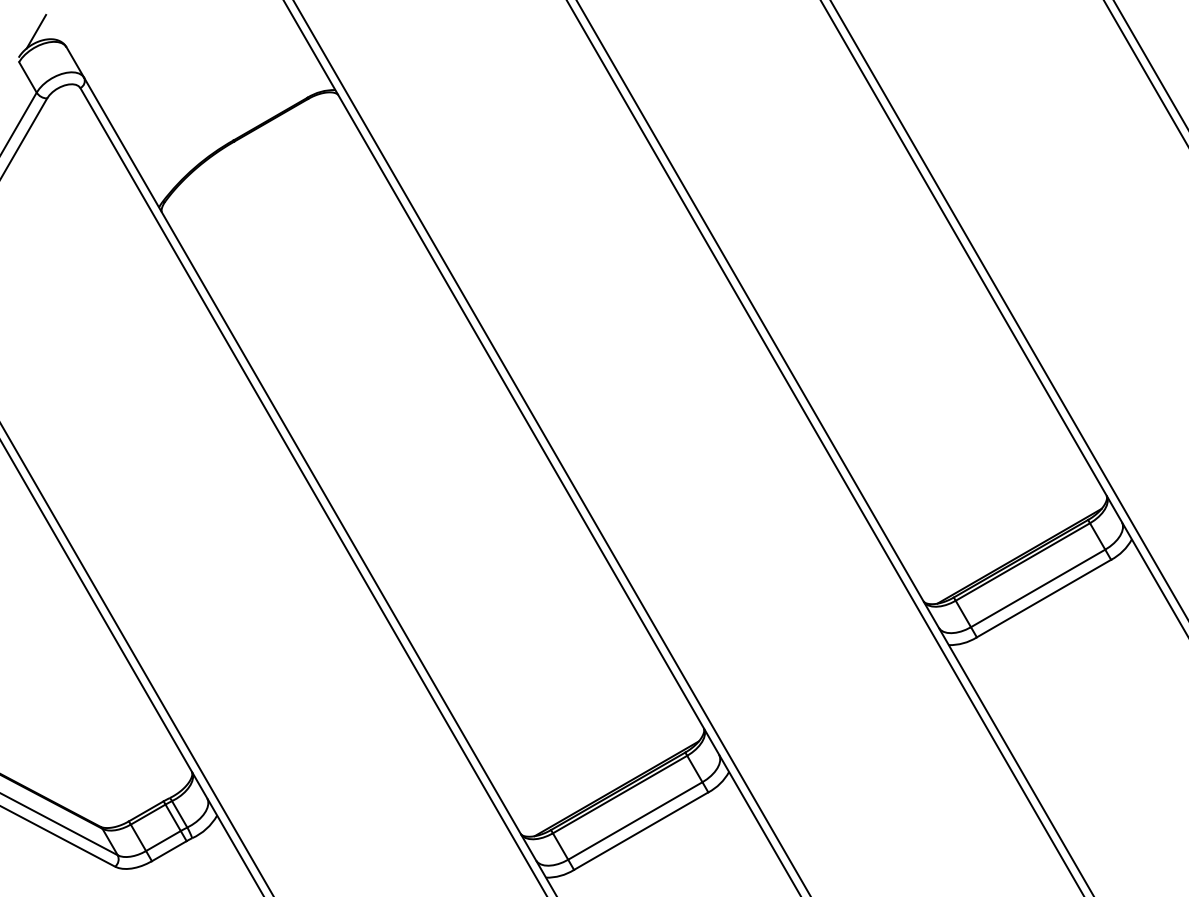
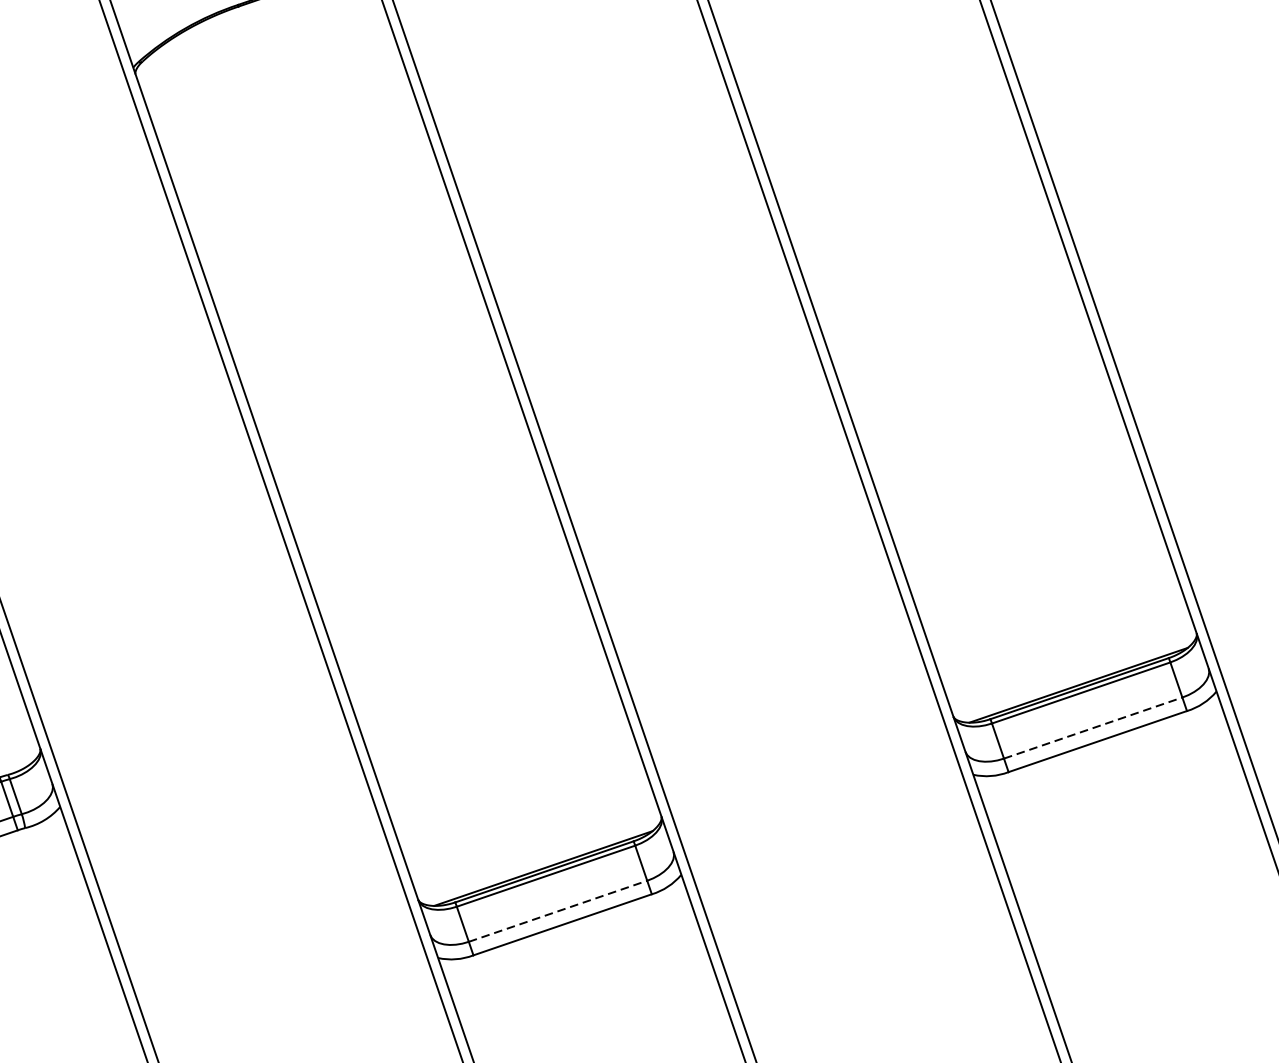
line: (1038, 588) -> (1093, 728), solid -> dashed
line: (635, 820) -> (558, 910), solid -> dashed

